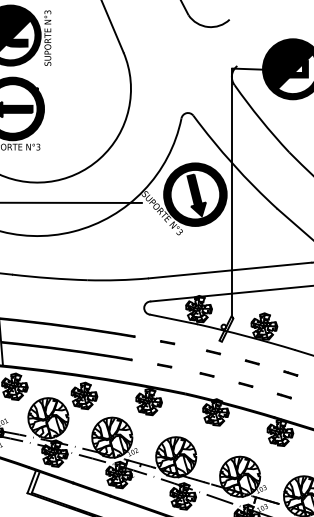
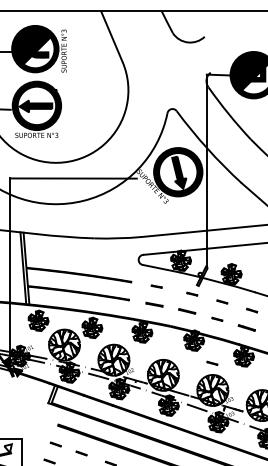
part: (164, 365) -> (154, 304), size x1.6
part: (207, 374) -> (187, 311), size x1.6
part: (284, 395) -> (247, 327), size x1.6
part: (239, 440) -> (212, 362), added

